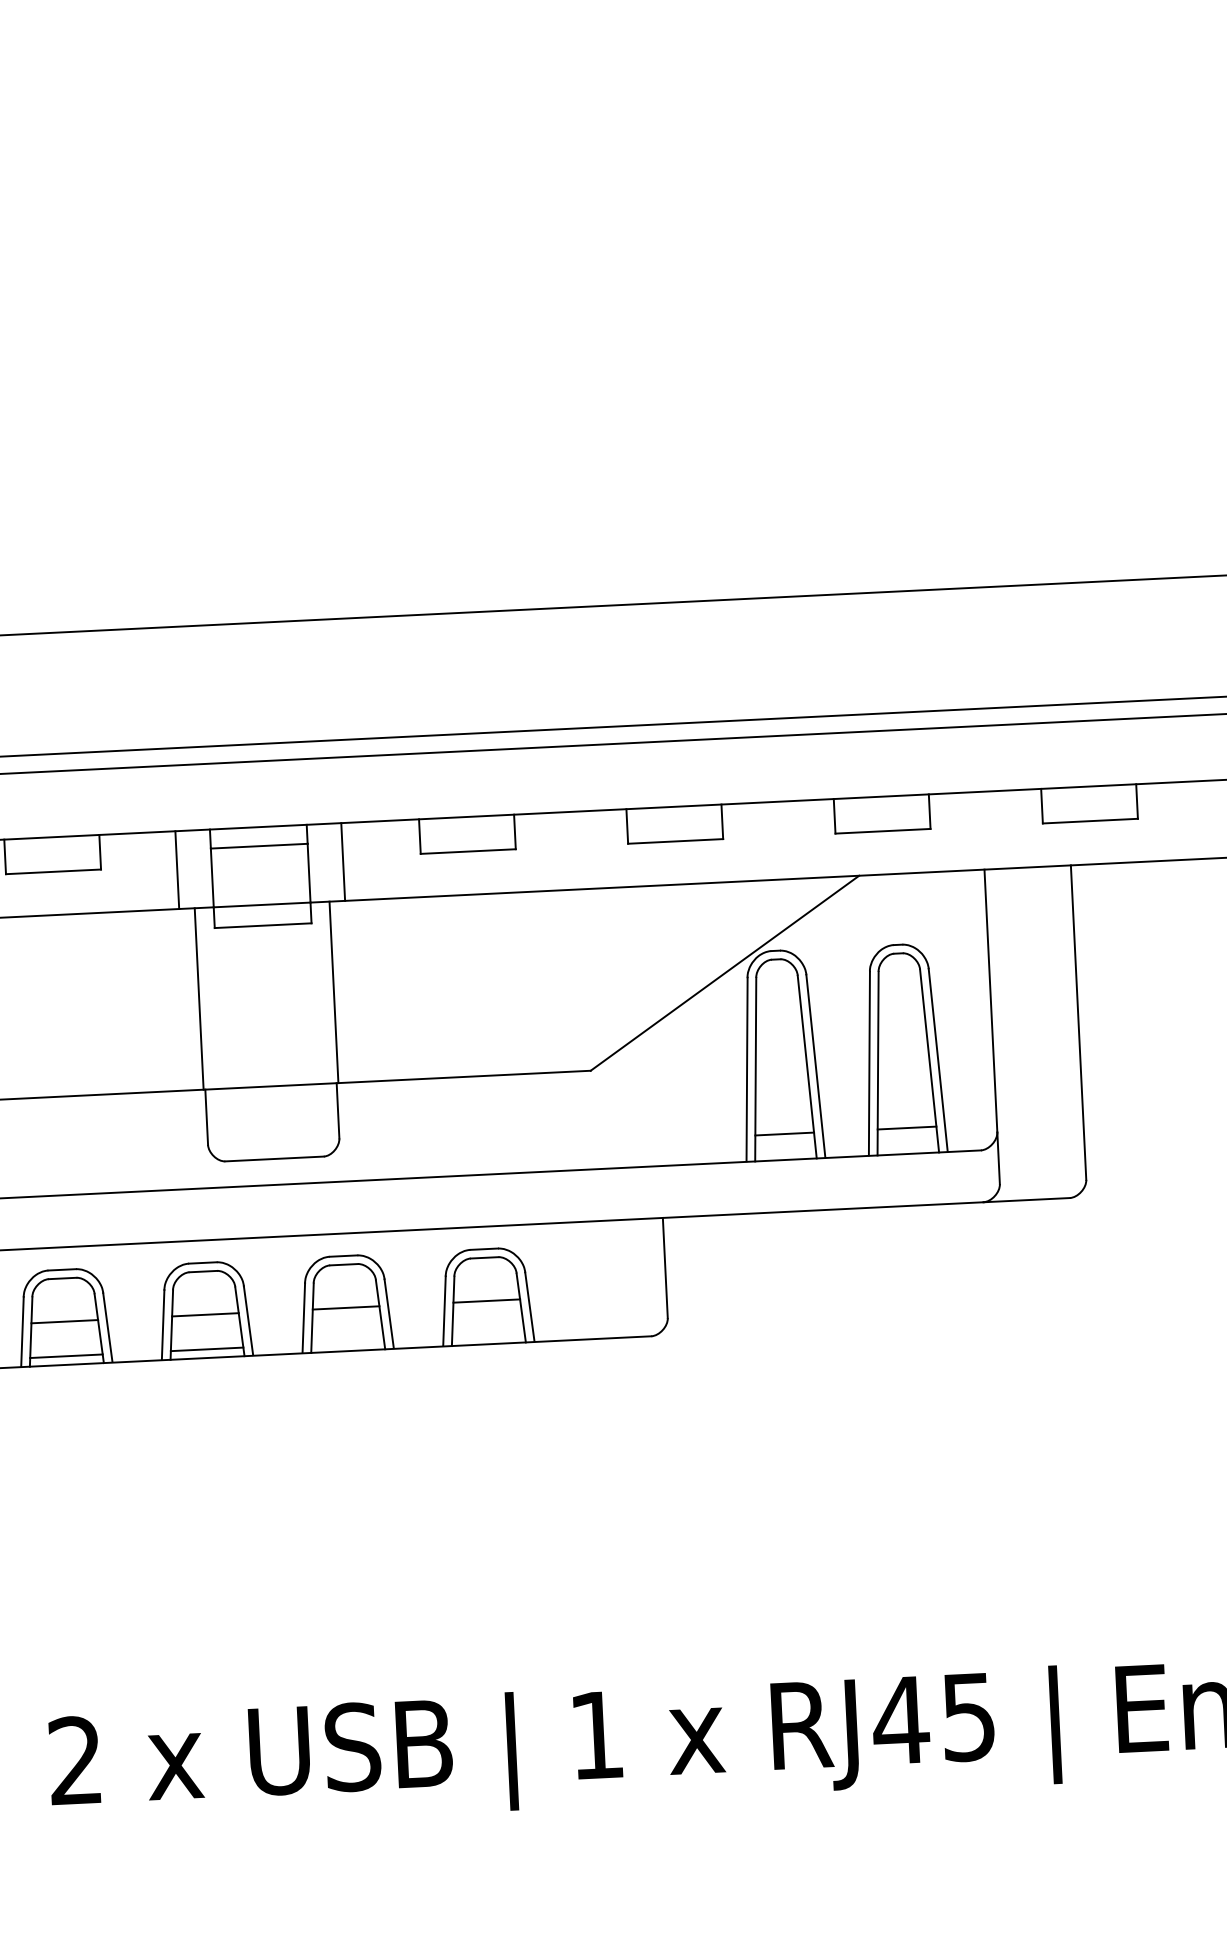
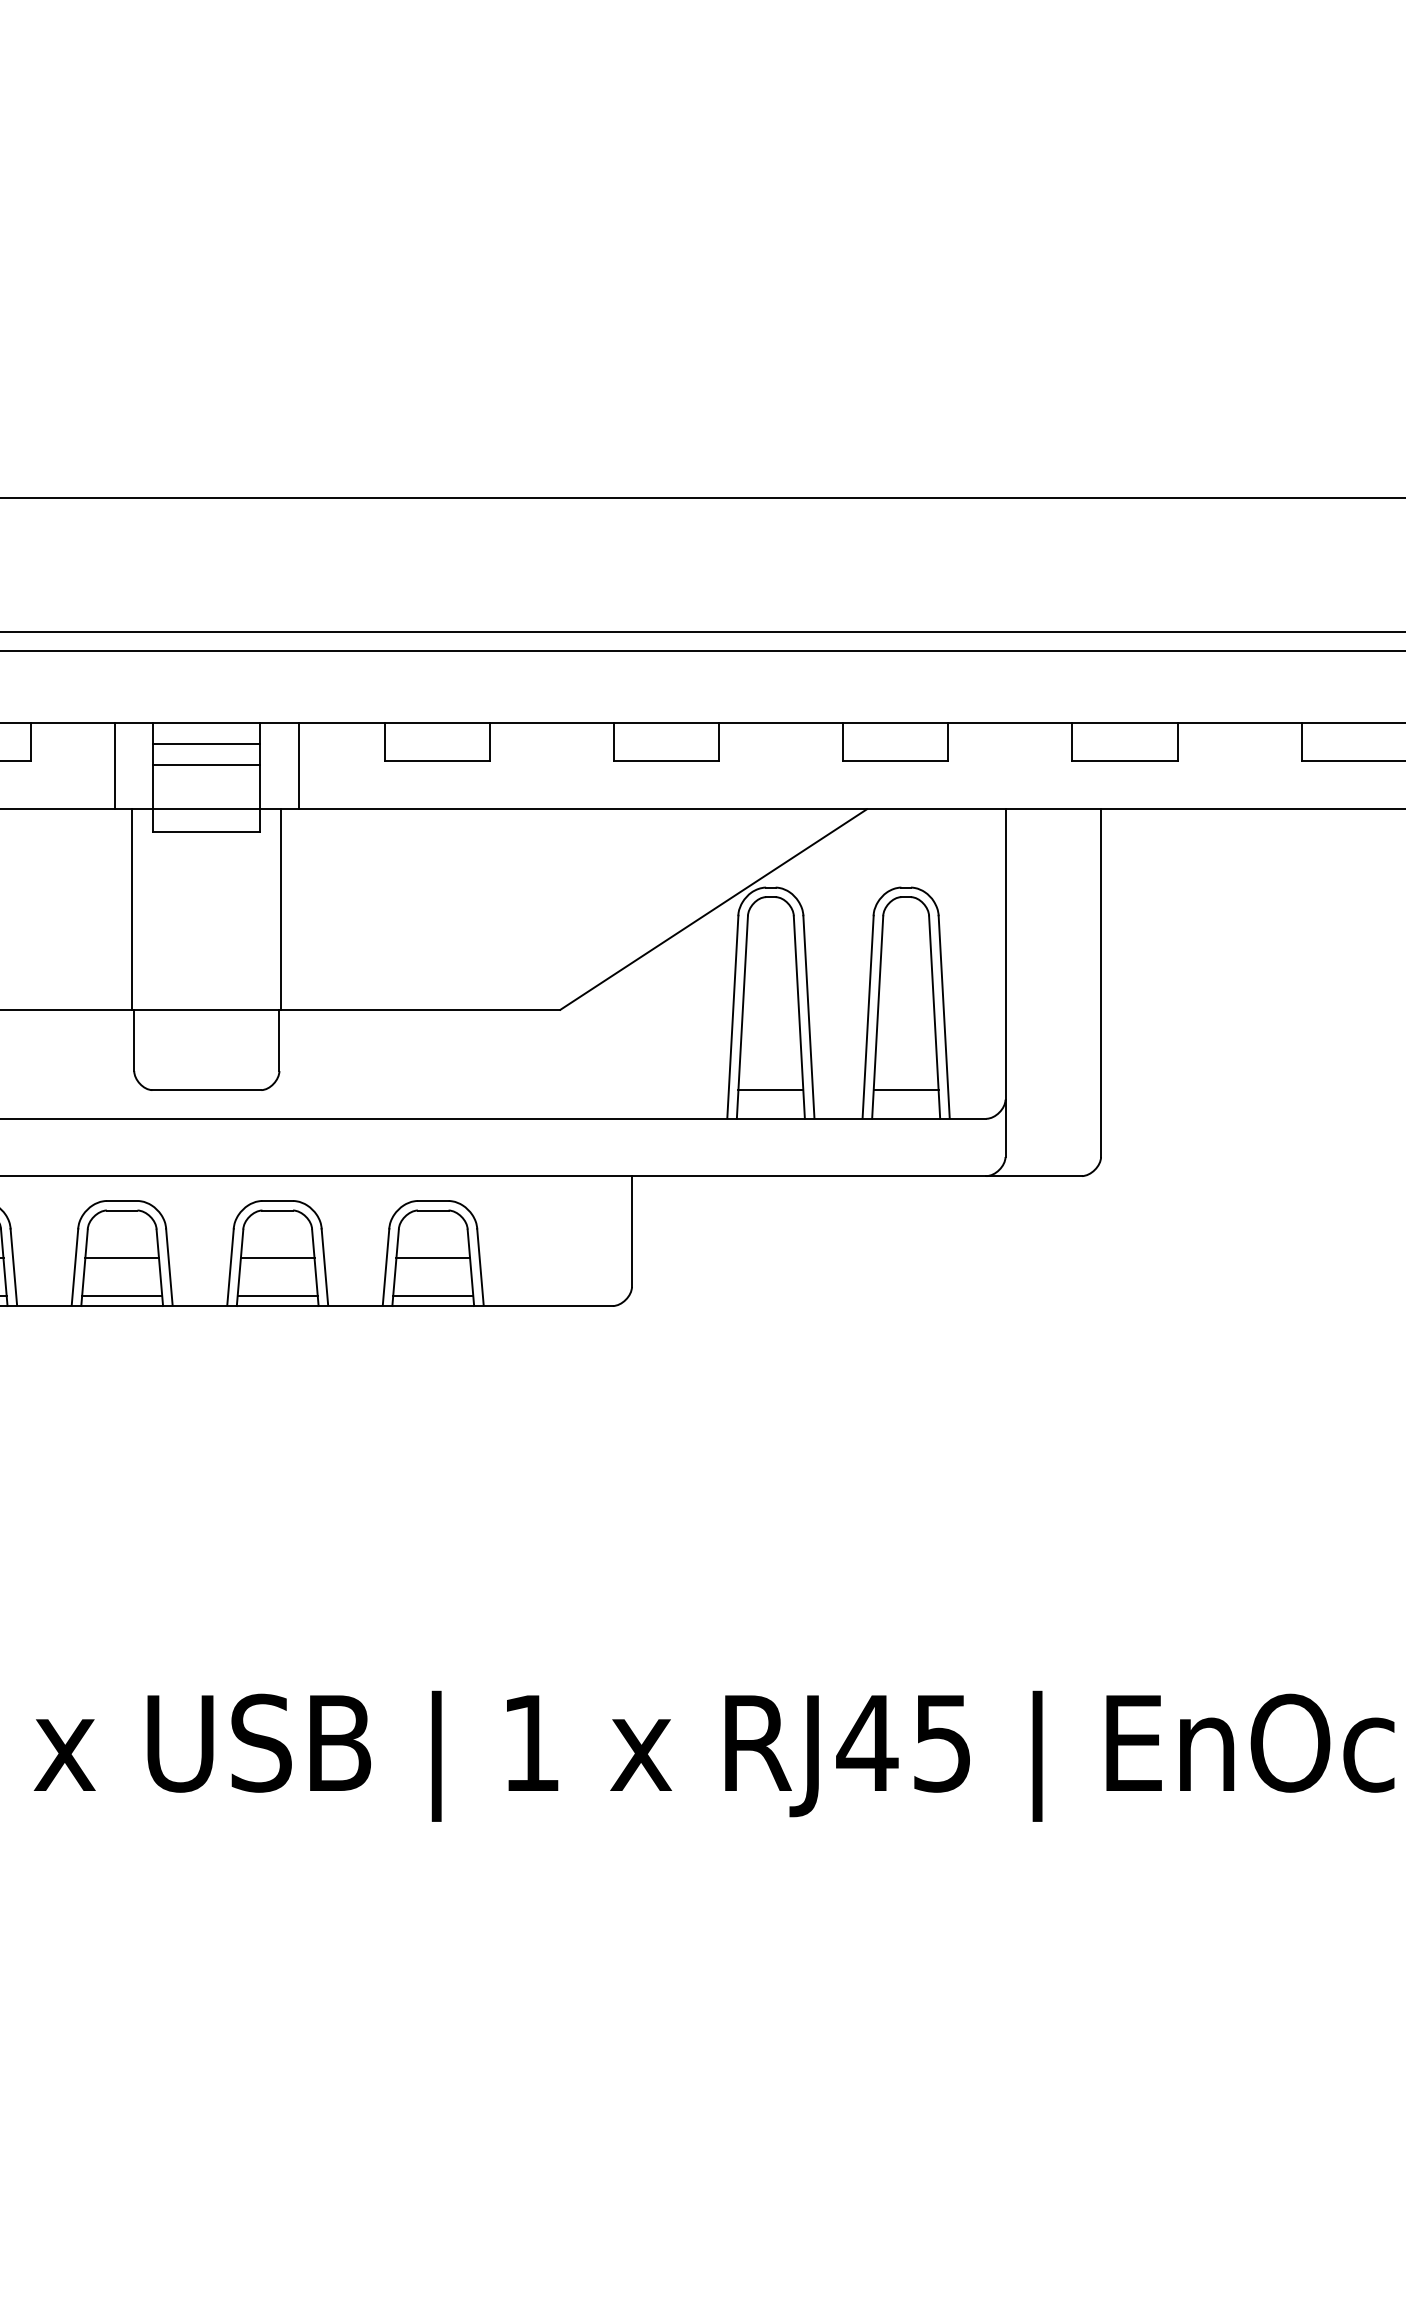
line: (259, 865) -> (206, 765), added
line: (488, 1335) -> (433, 1296), added
line: (347, 1342) -> (277, 1296), added

